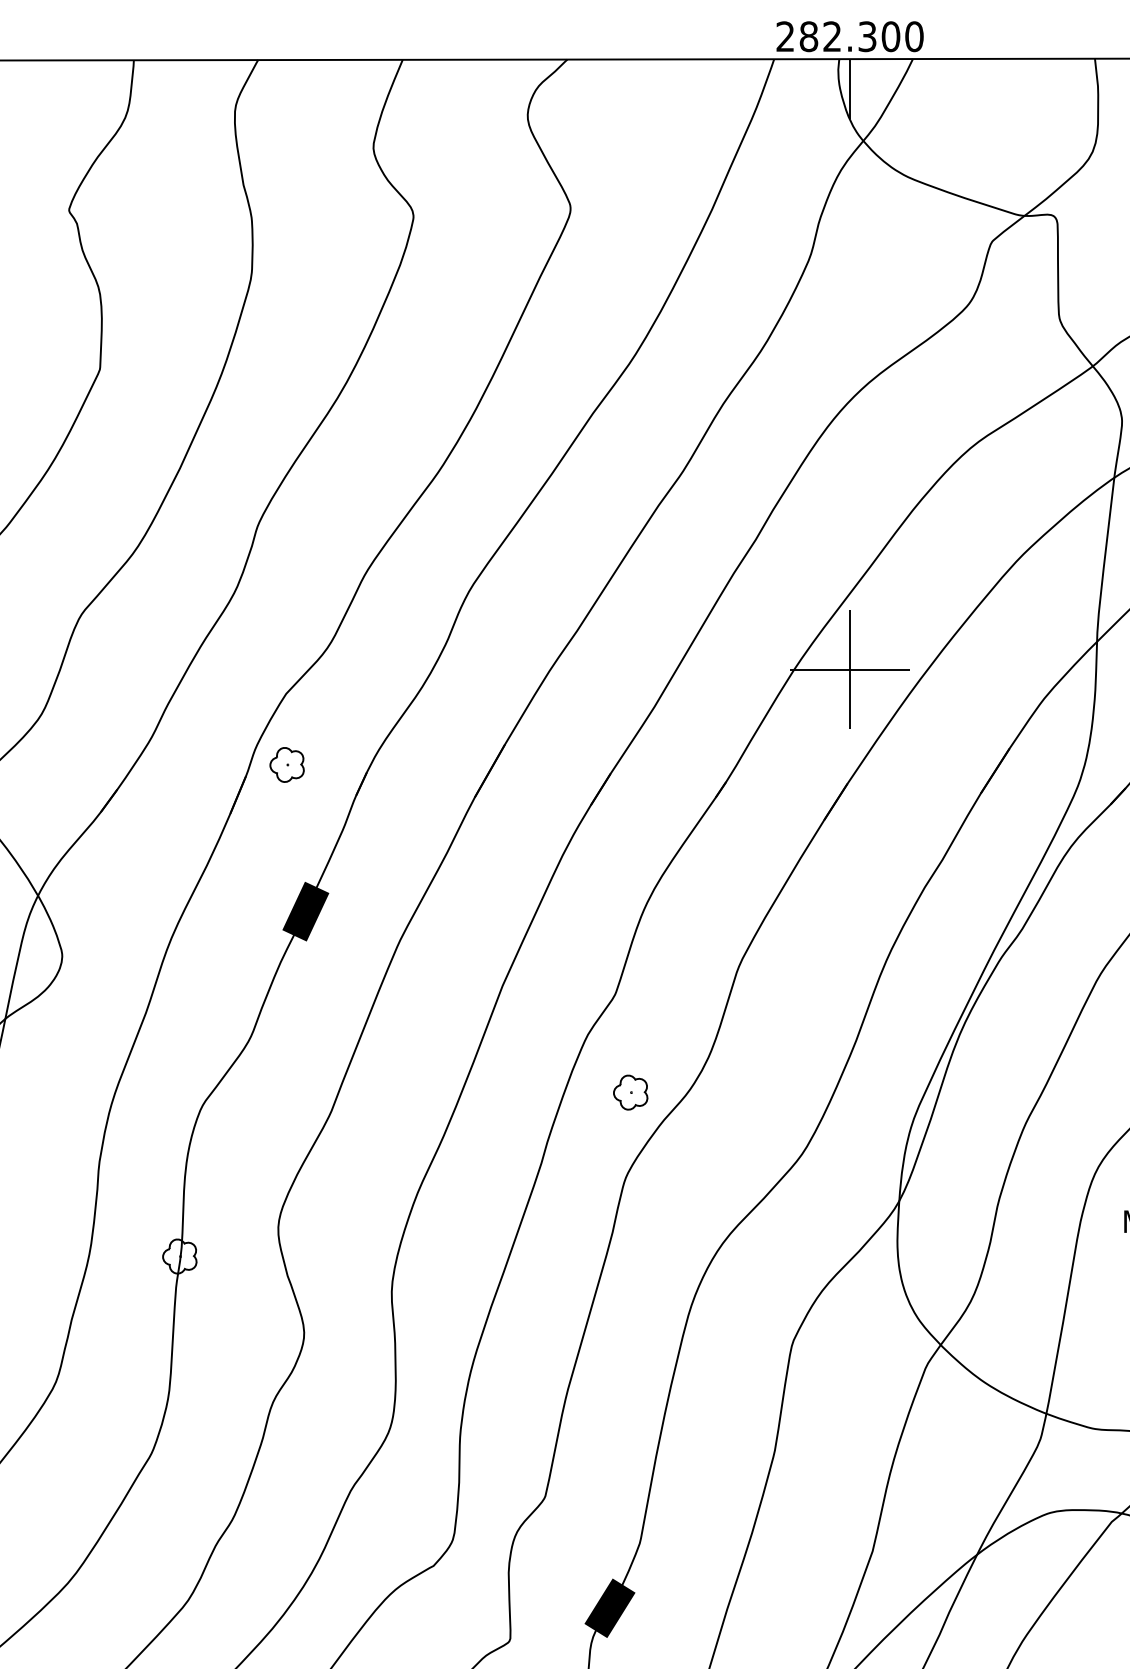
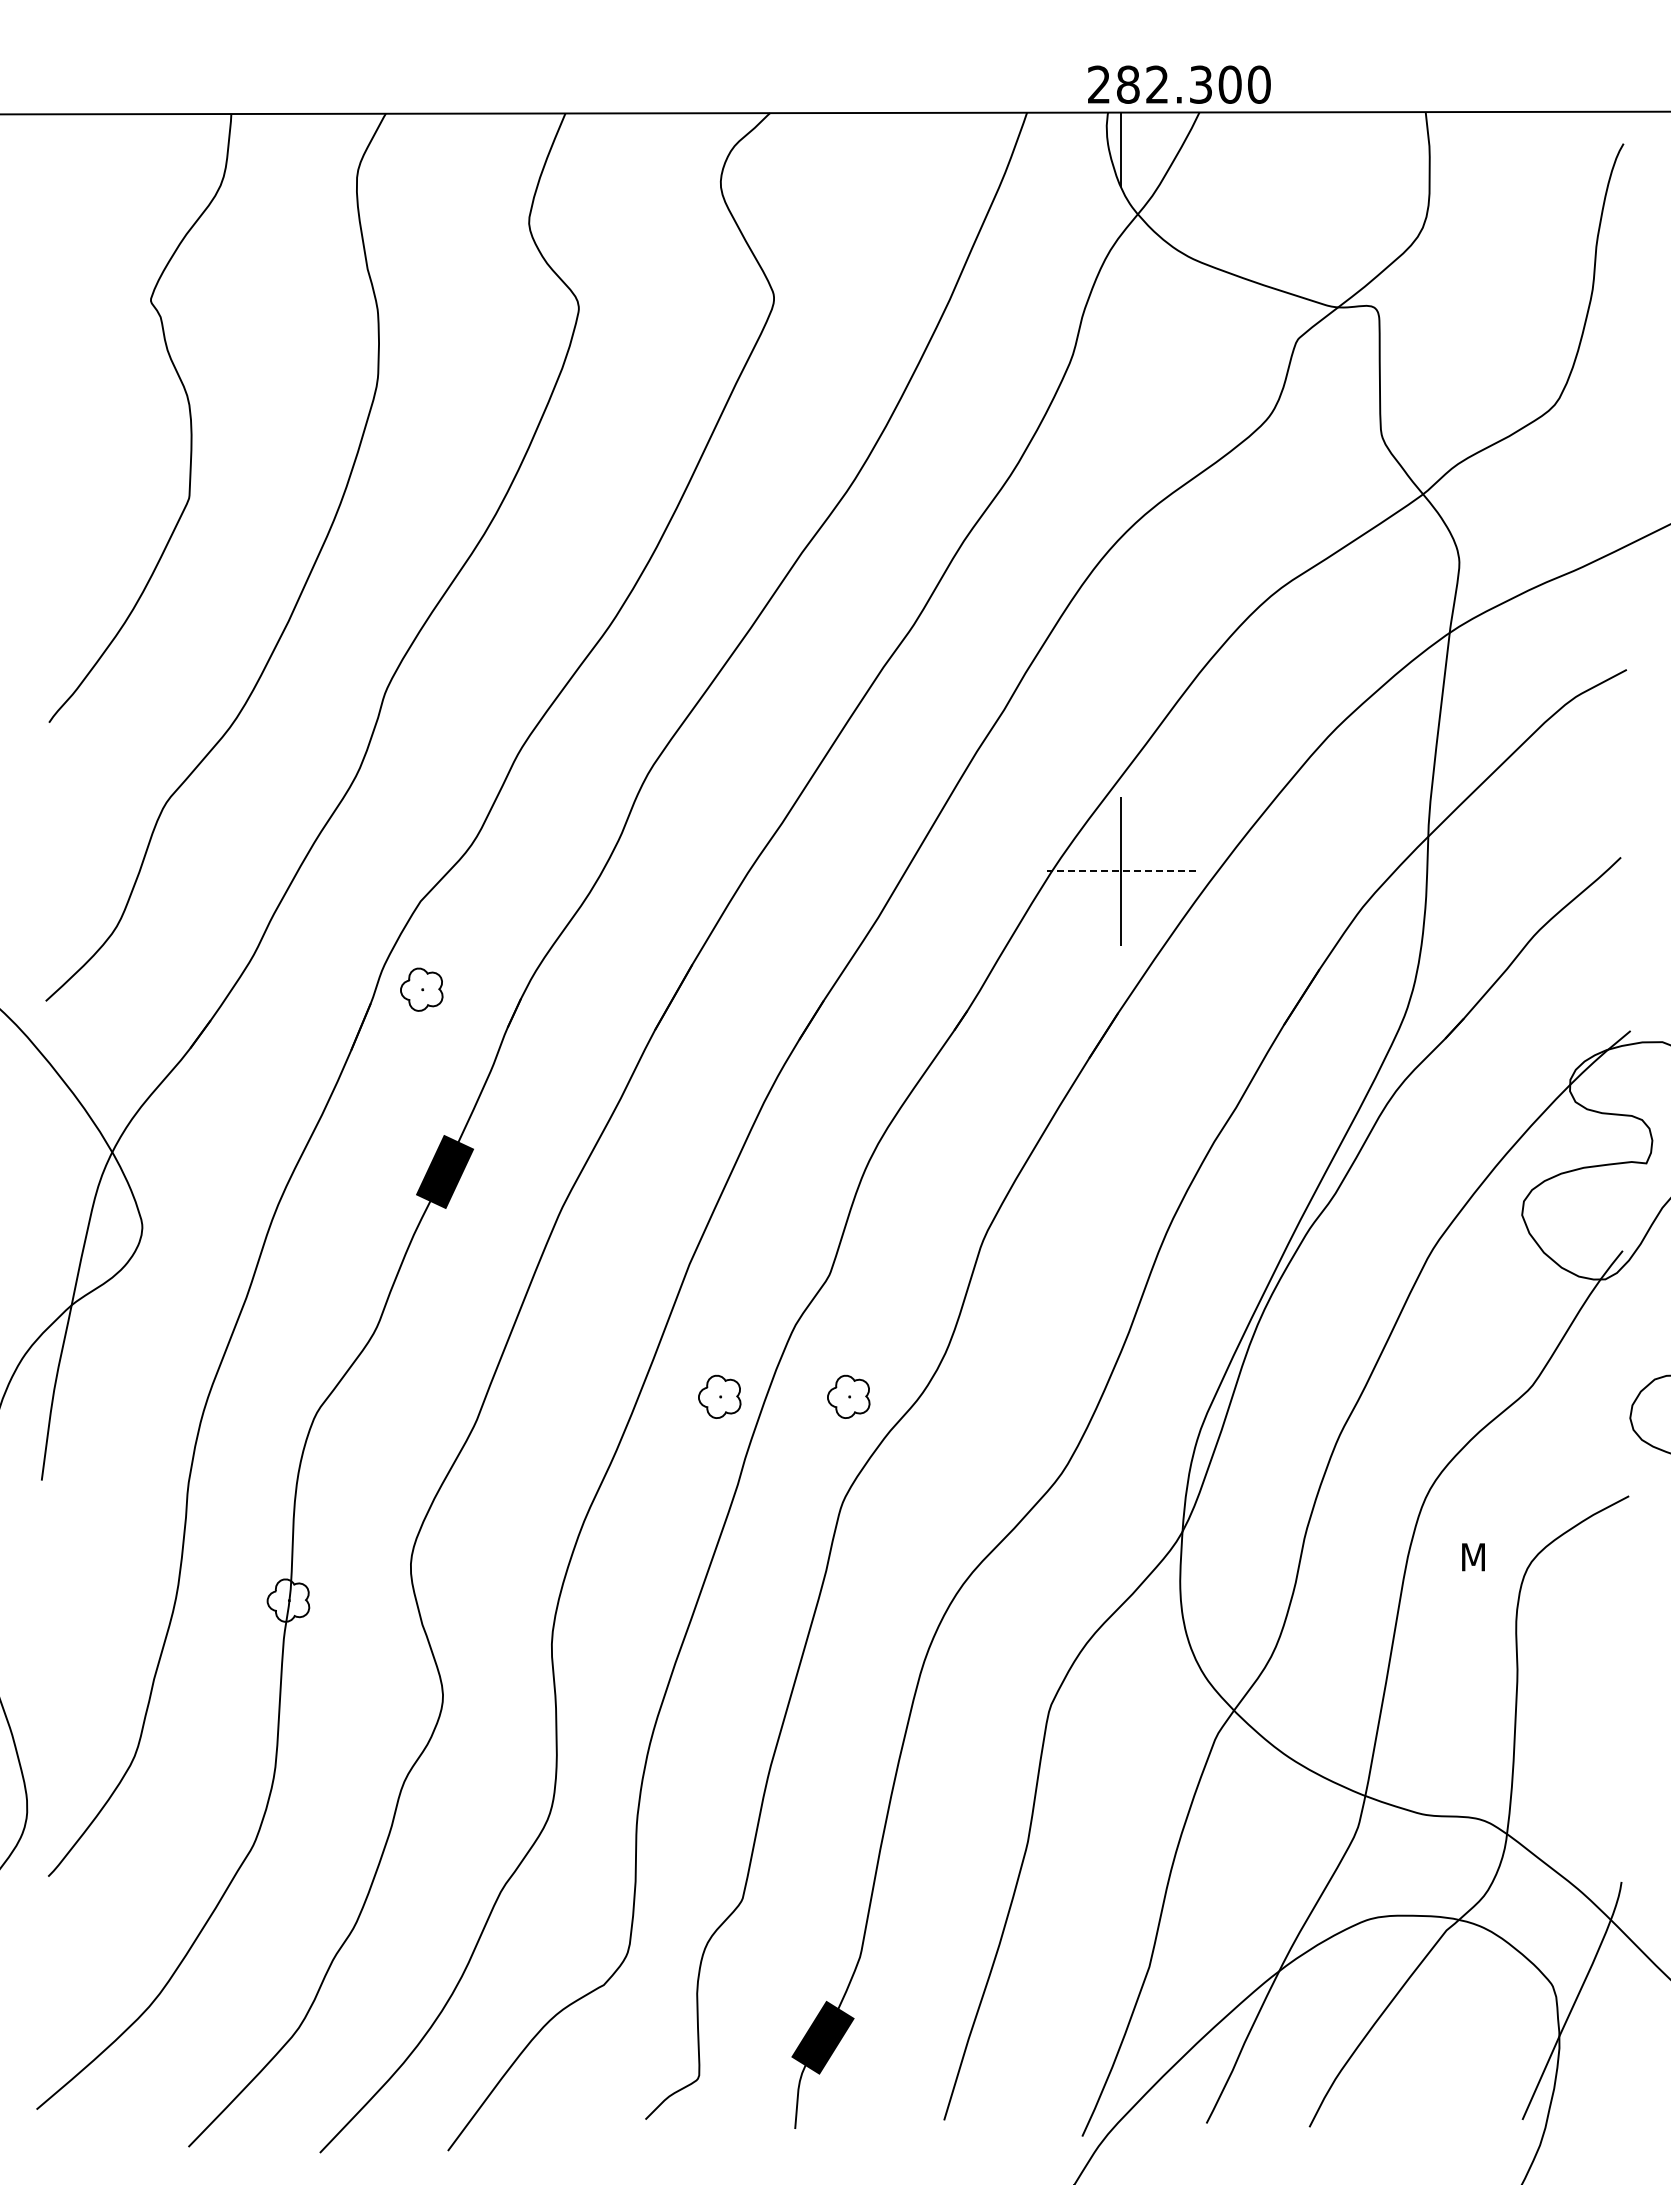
text: (850, 36) -> (1179, 84), moved
line: (849, 669) -> (1120, 871), solid -> dashed
part: (526, 1092) -> (719, 1396), added

